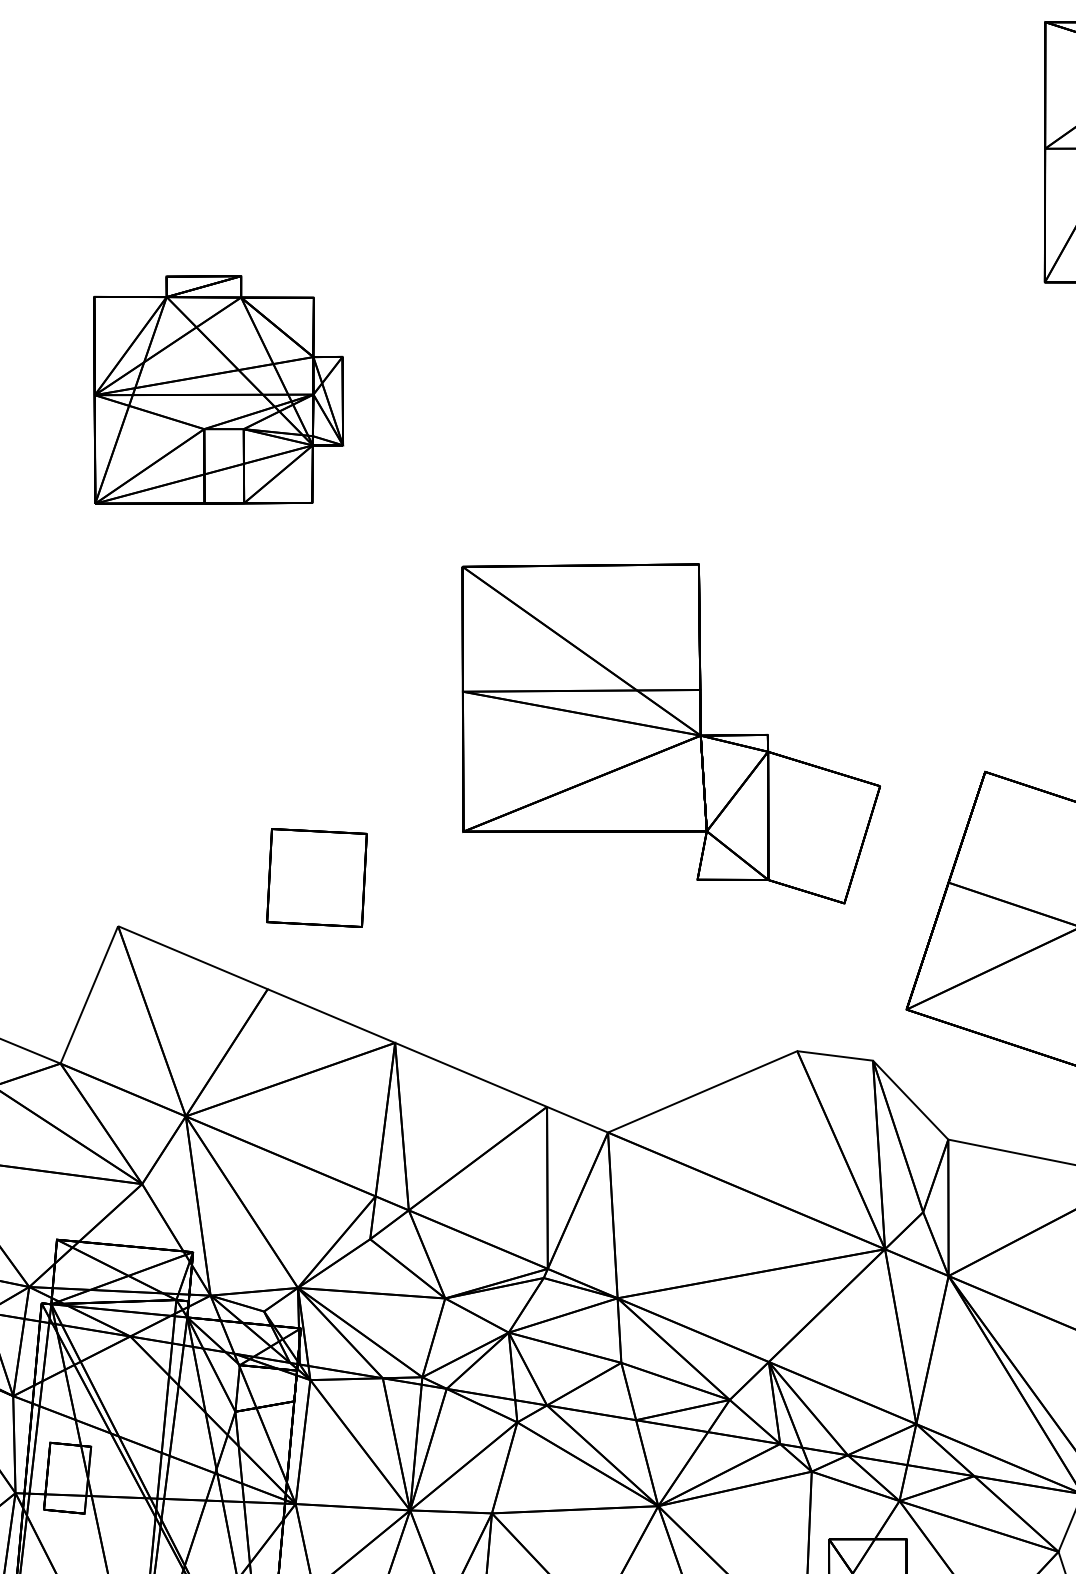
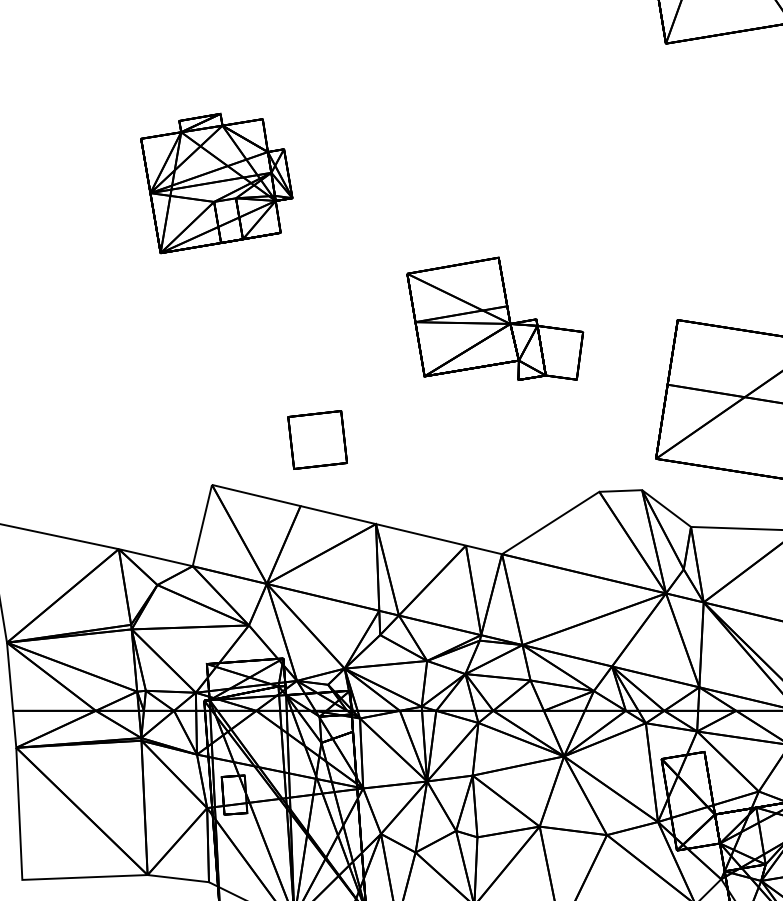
part: (663, 715) -> (494, 318), size x0.7

